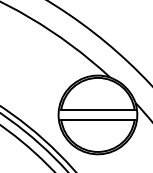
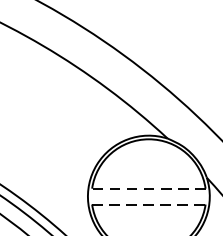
line: (97, 109) -> (148, 188), solid -> dashed
line: (97, 120) -> (148, 205), solid -> dashed

